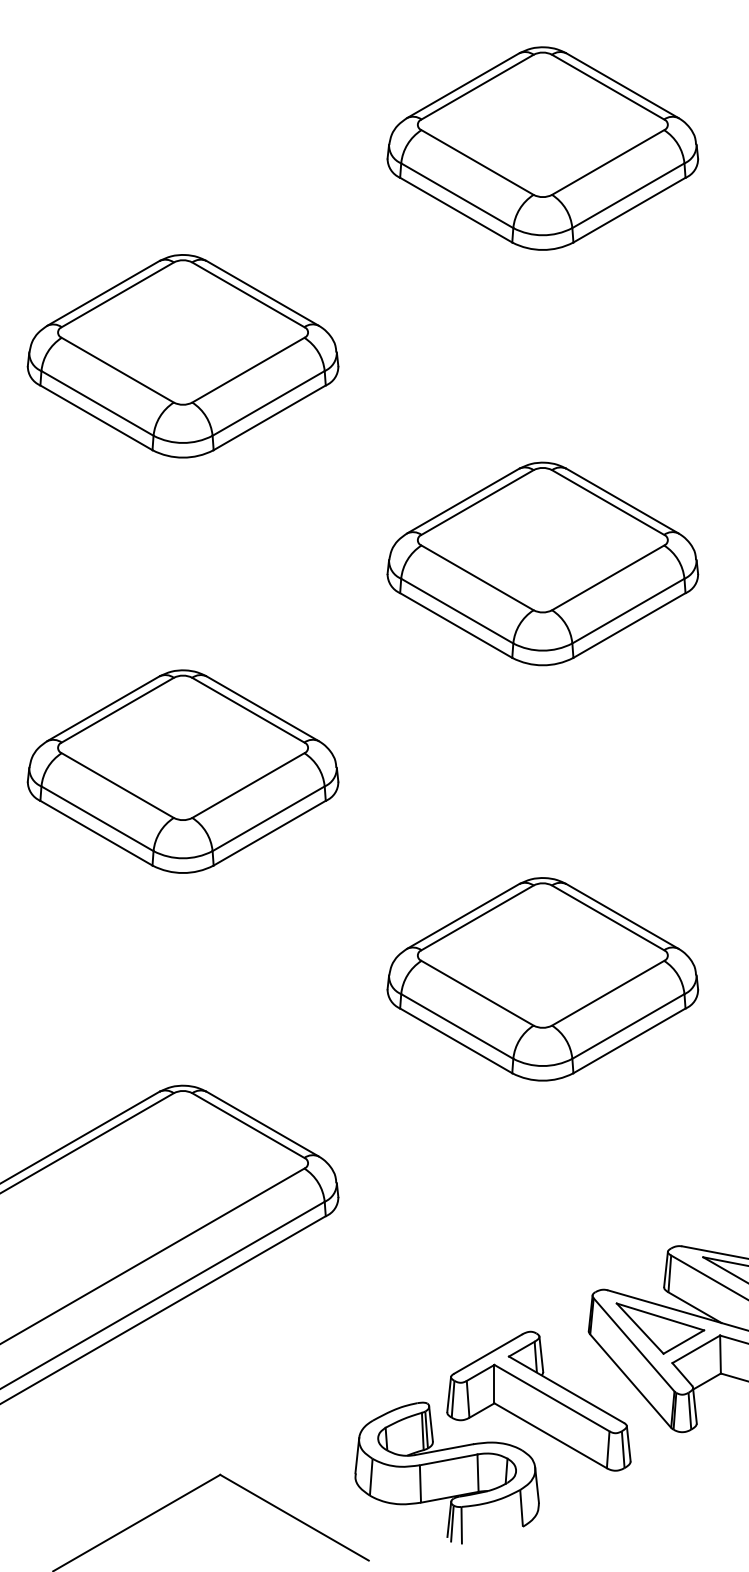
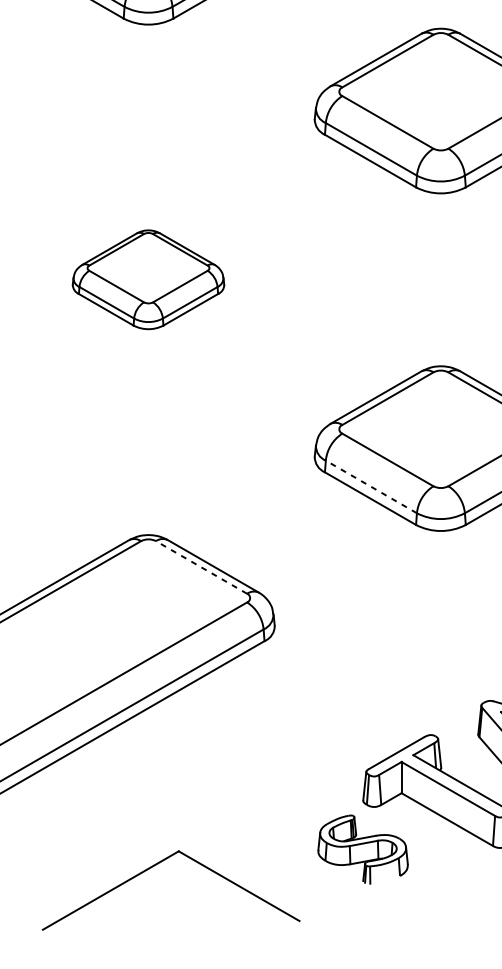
part: (182, 771) -> (148, 279), size x0.6
line: (457, 1026) -> (371, 486), solid -> dashed
line: (248, 1125) -> (201, 567), solid -> dashed
part: (446, 1472) -> (362, 849), size x0.6

